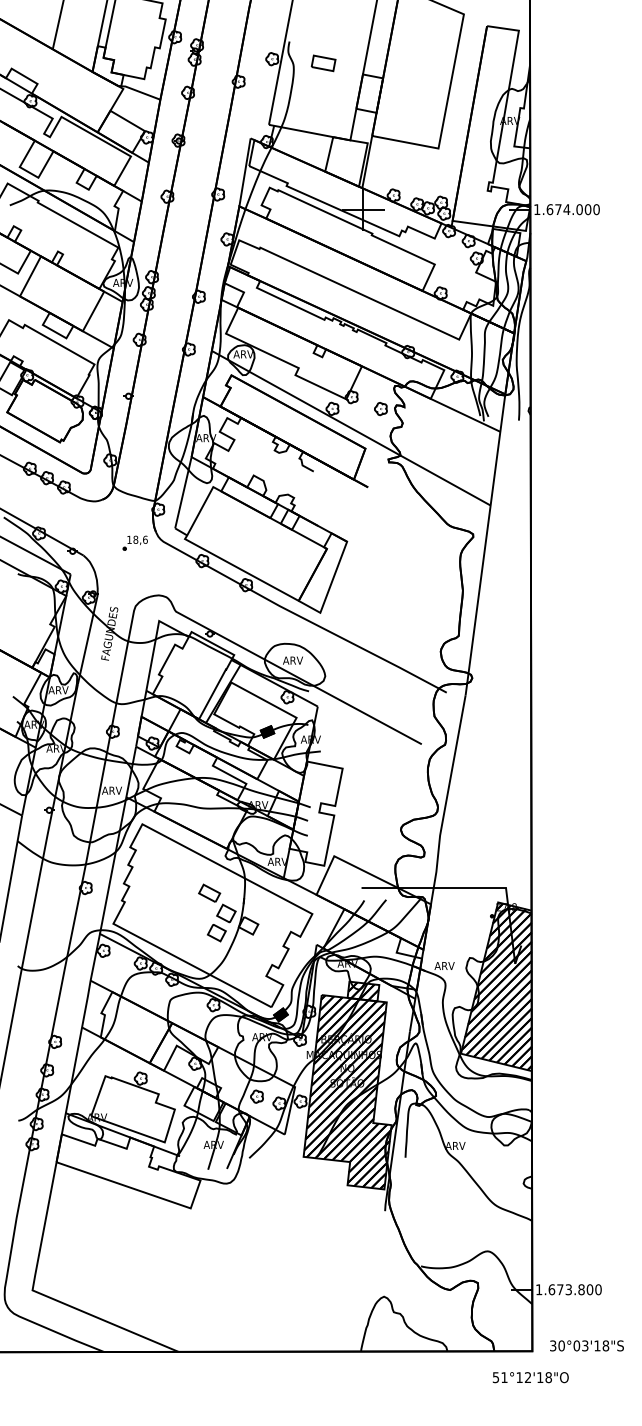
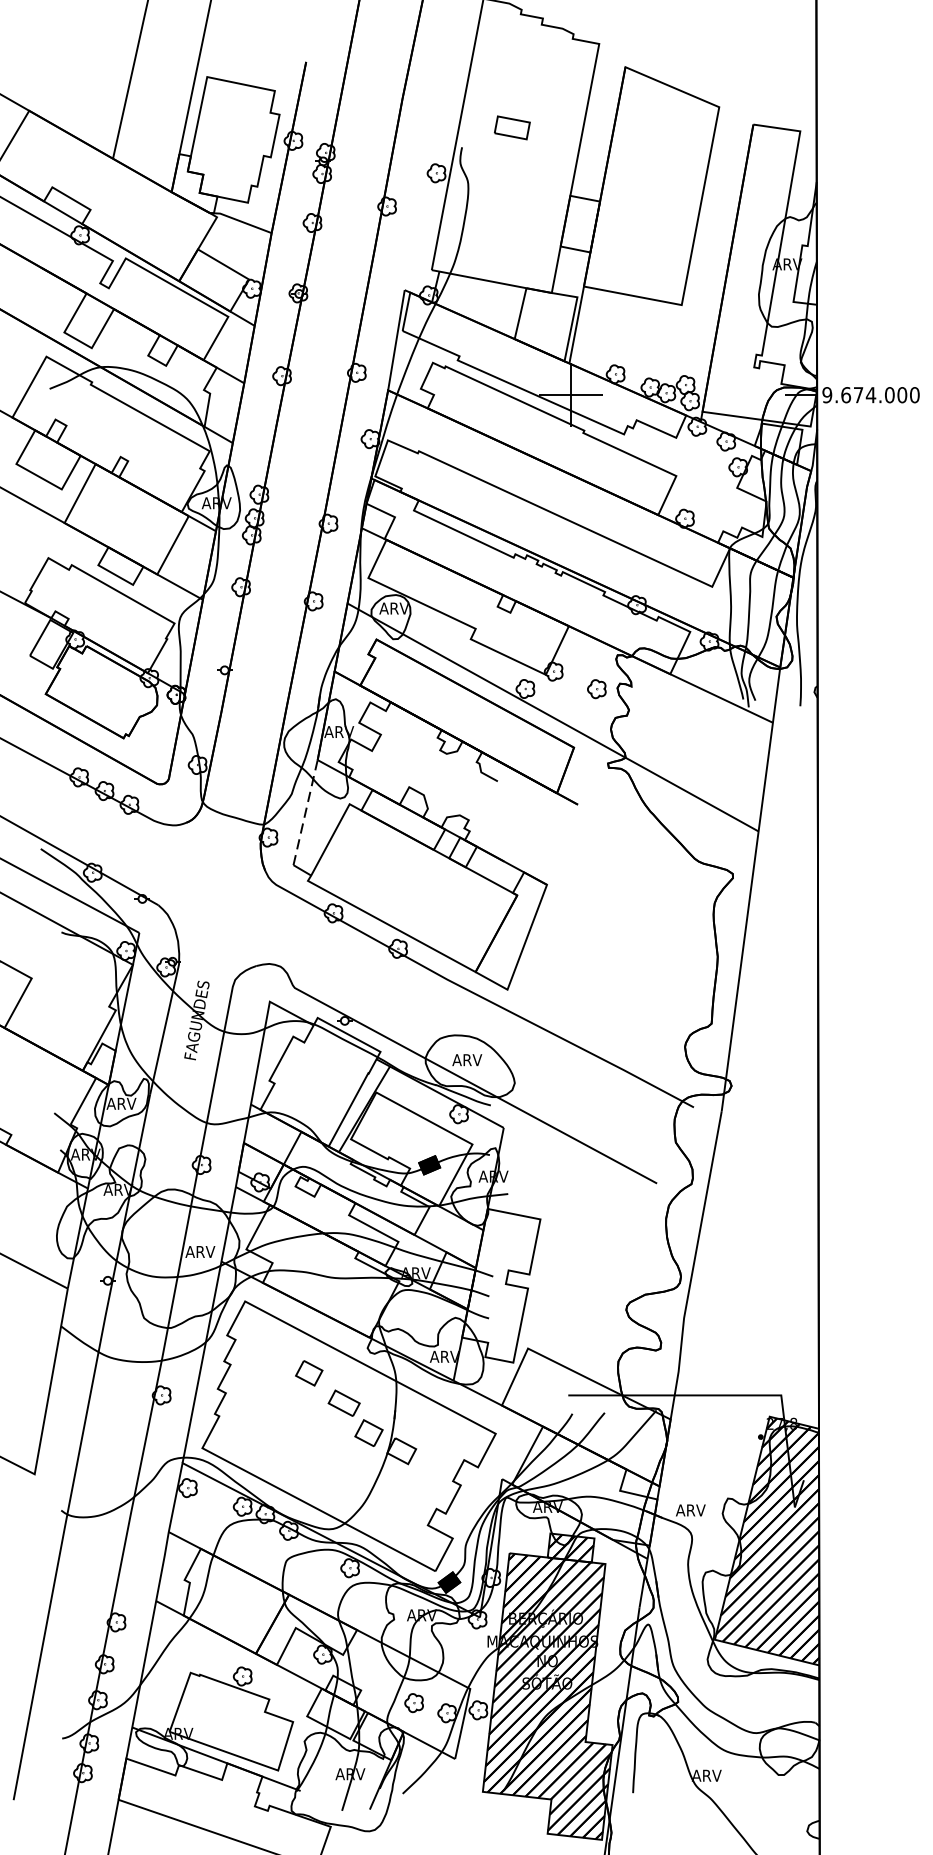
part: (323, 63) -> (512, 128), moved
text: (536, 209) -> (826, 394), 1.674.000 -> 9.674.000
line: (183, 492) -> (305, 812), solid -> dashed
part: (134, 542) -> (233, 885), removed
part: (216, 933) -> (308, 1374), moved

